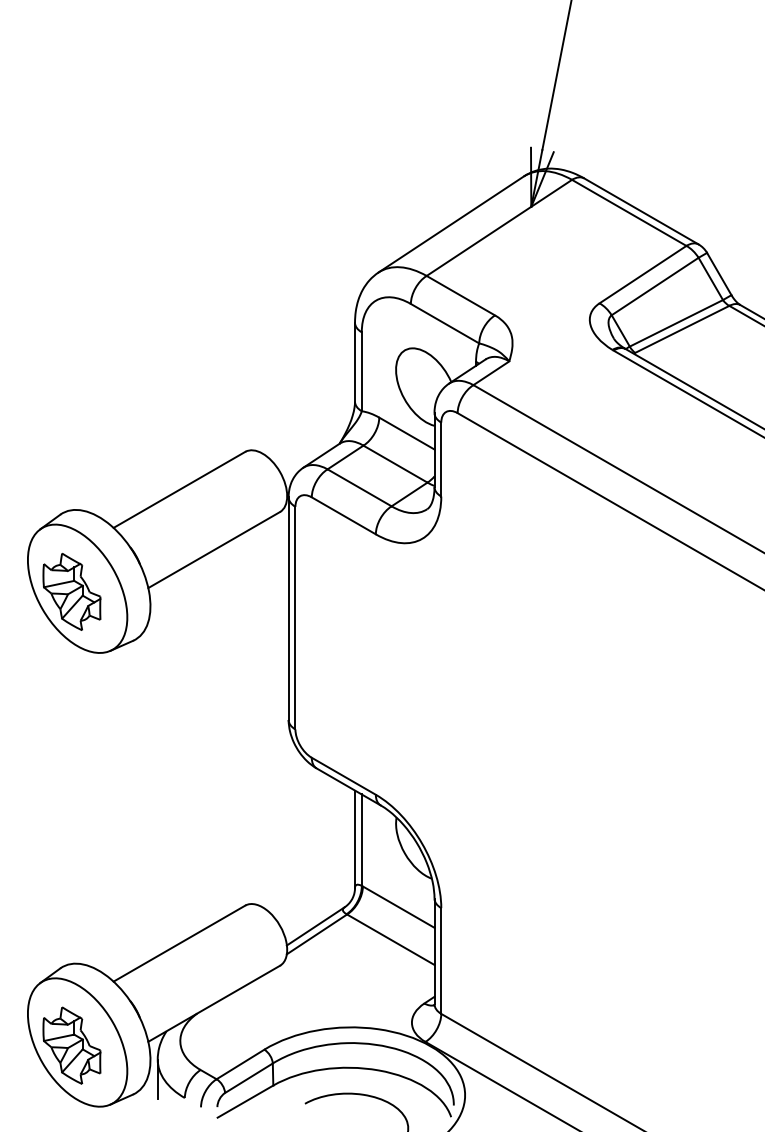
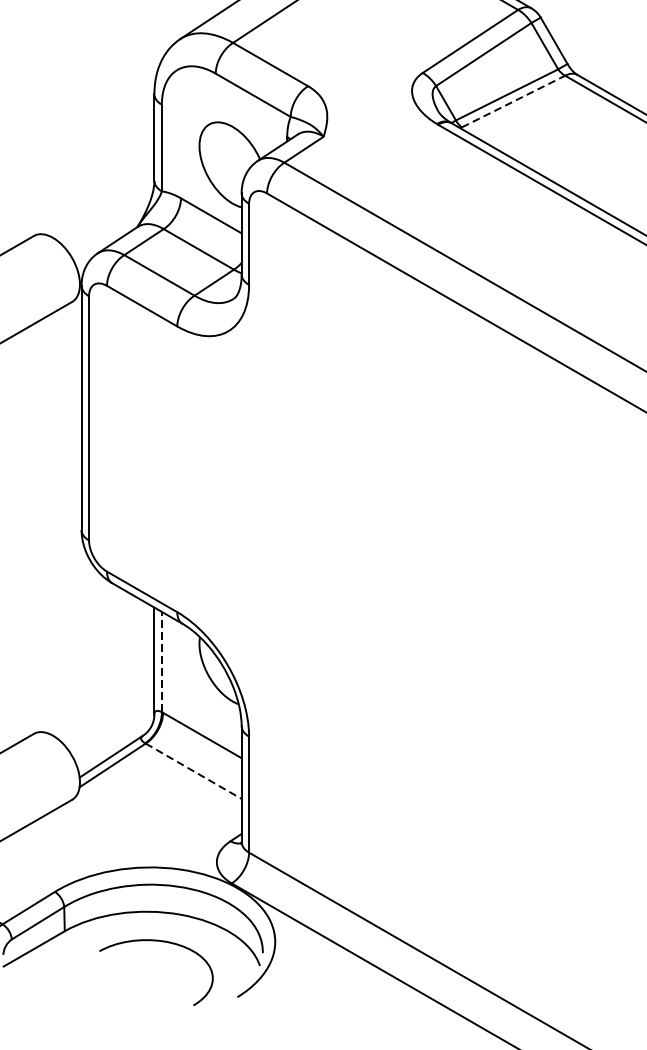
line: (682, 329) -> (513, 101), solid -> dashed
line: (361, 840) -> (161, 662), solid -> dashed
line: (391, 939) -> (194, 771), solid -> dashed

